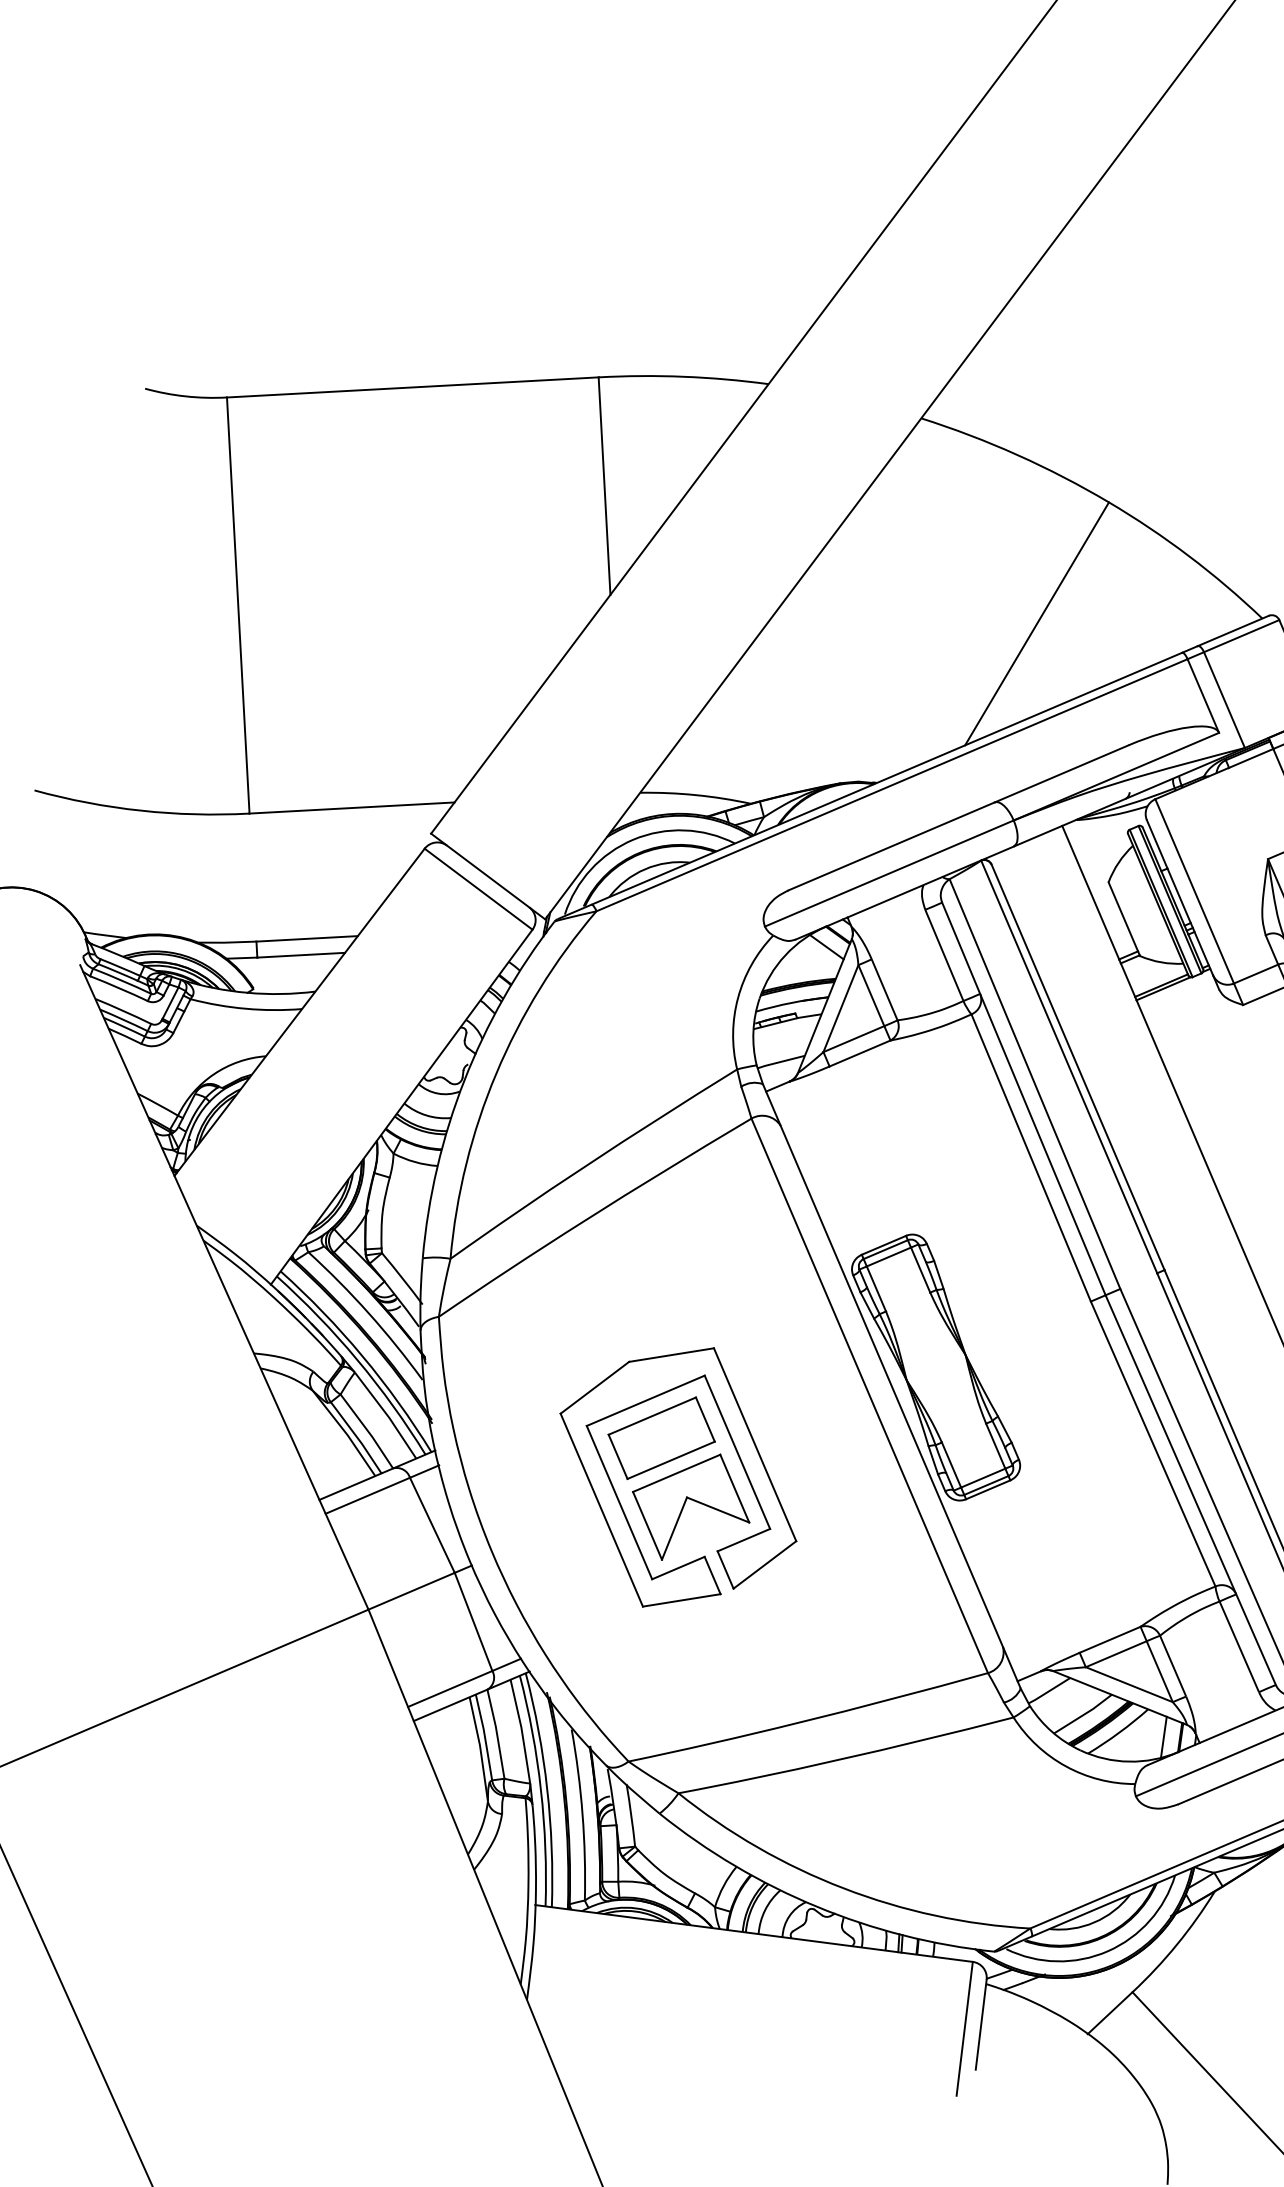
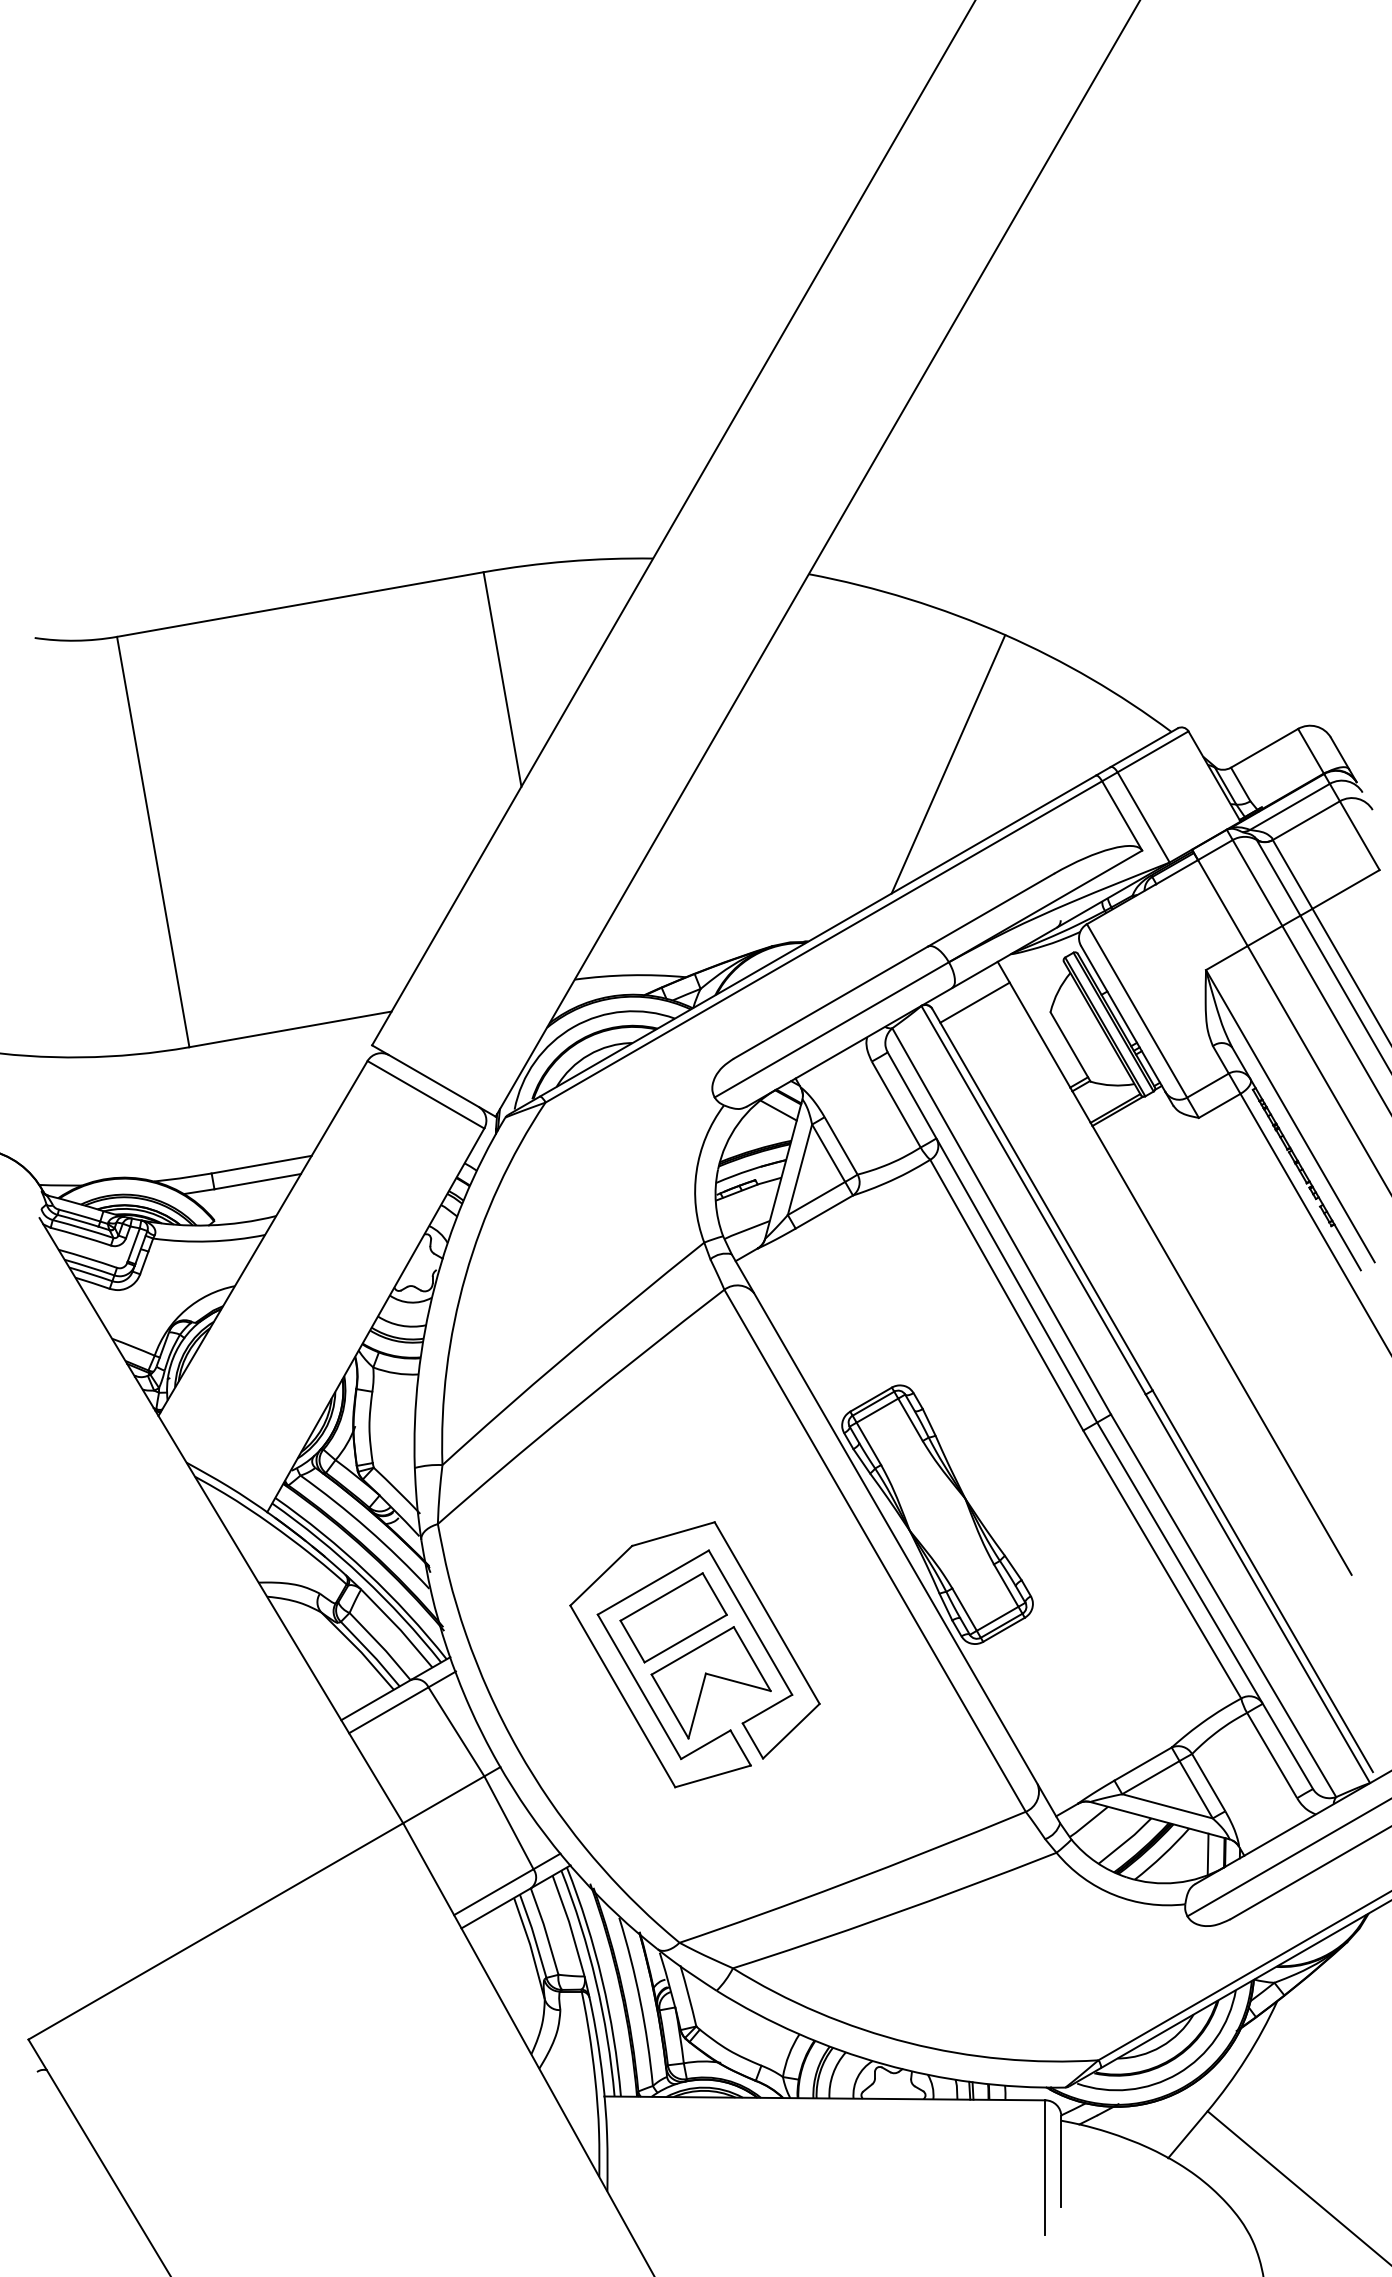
line: (1034, 863) -> (974, 1002), added

